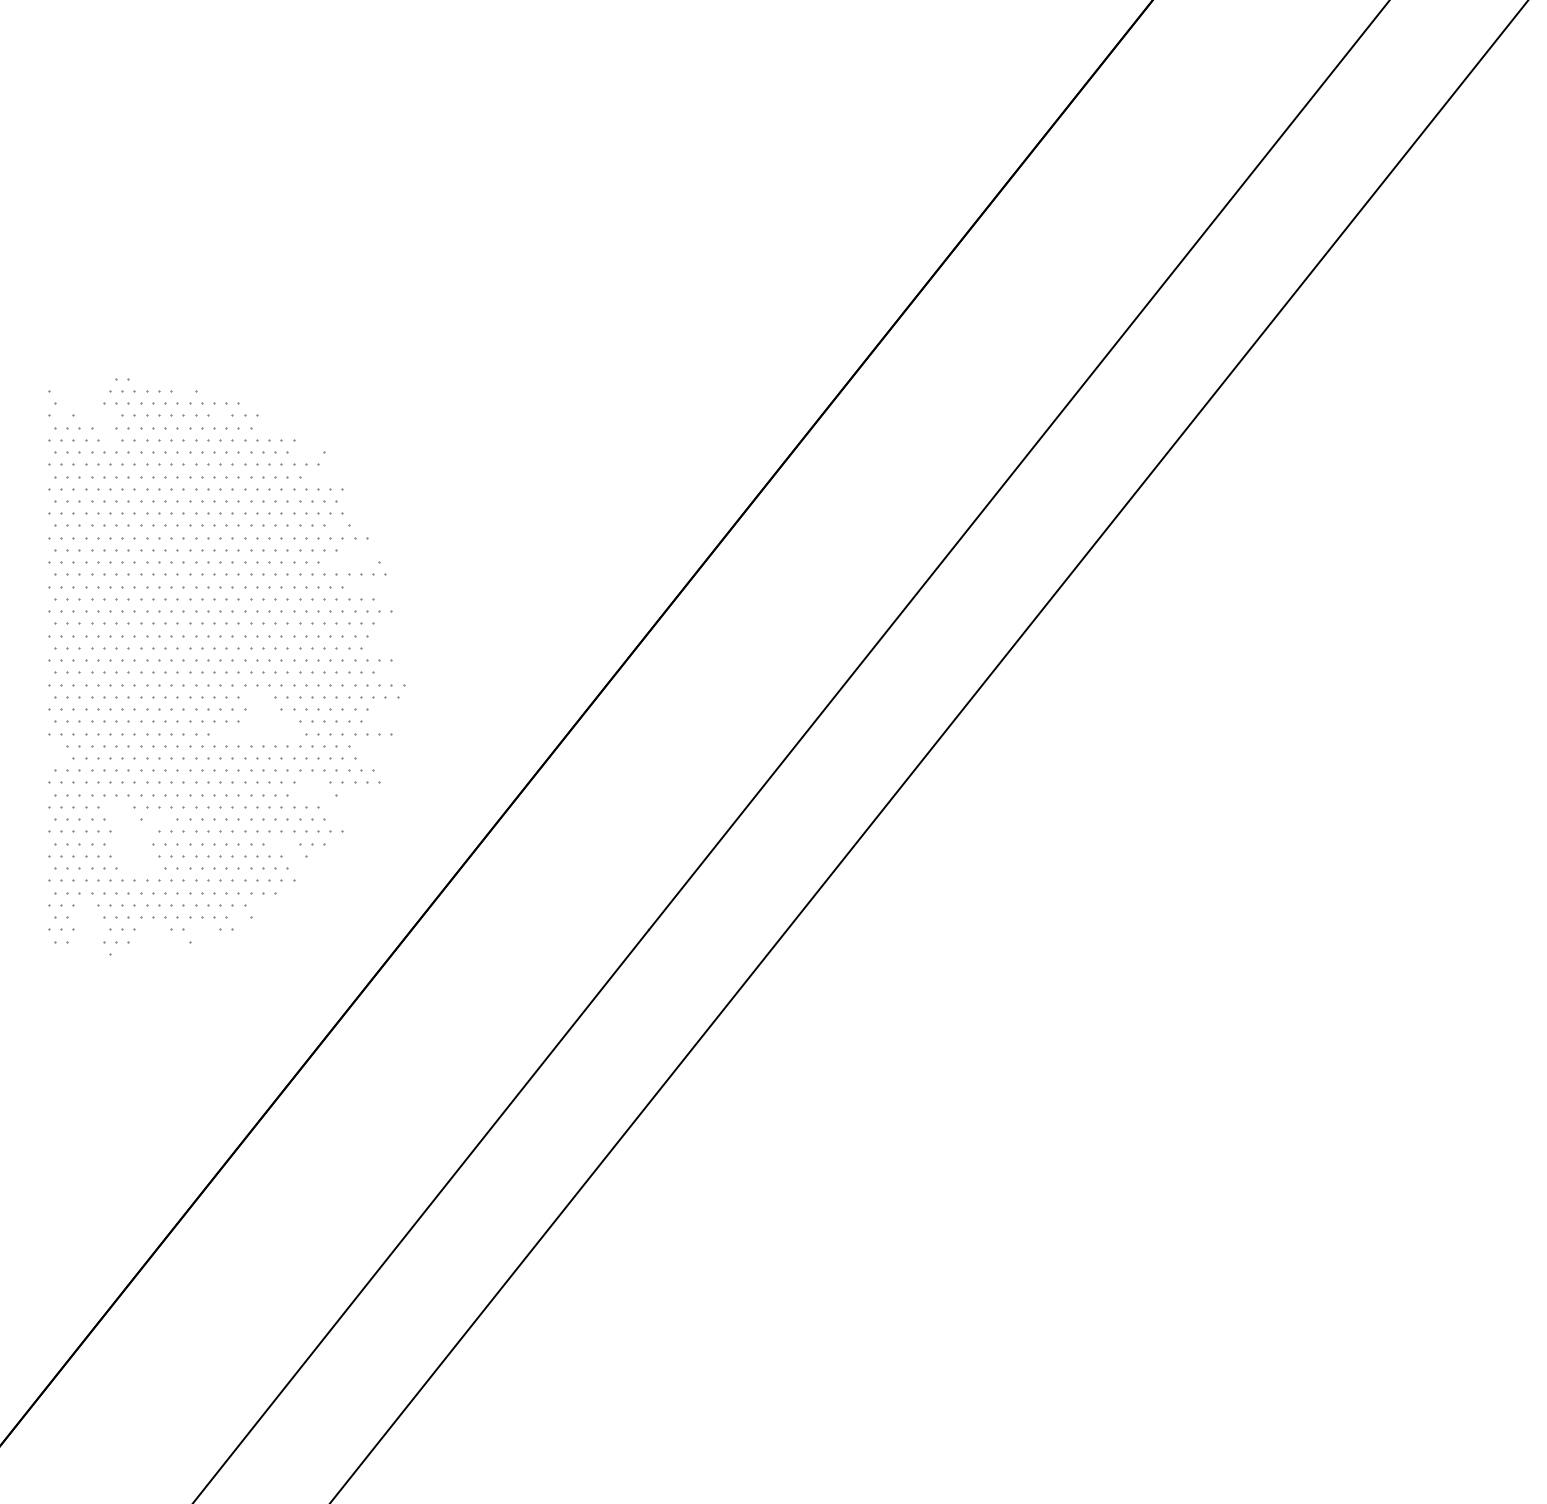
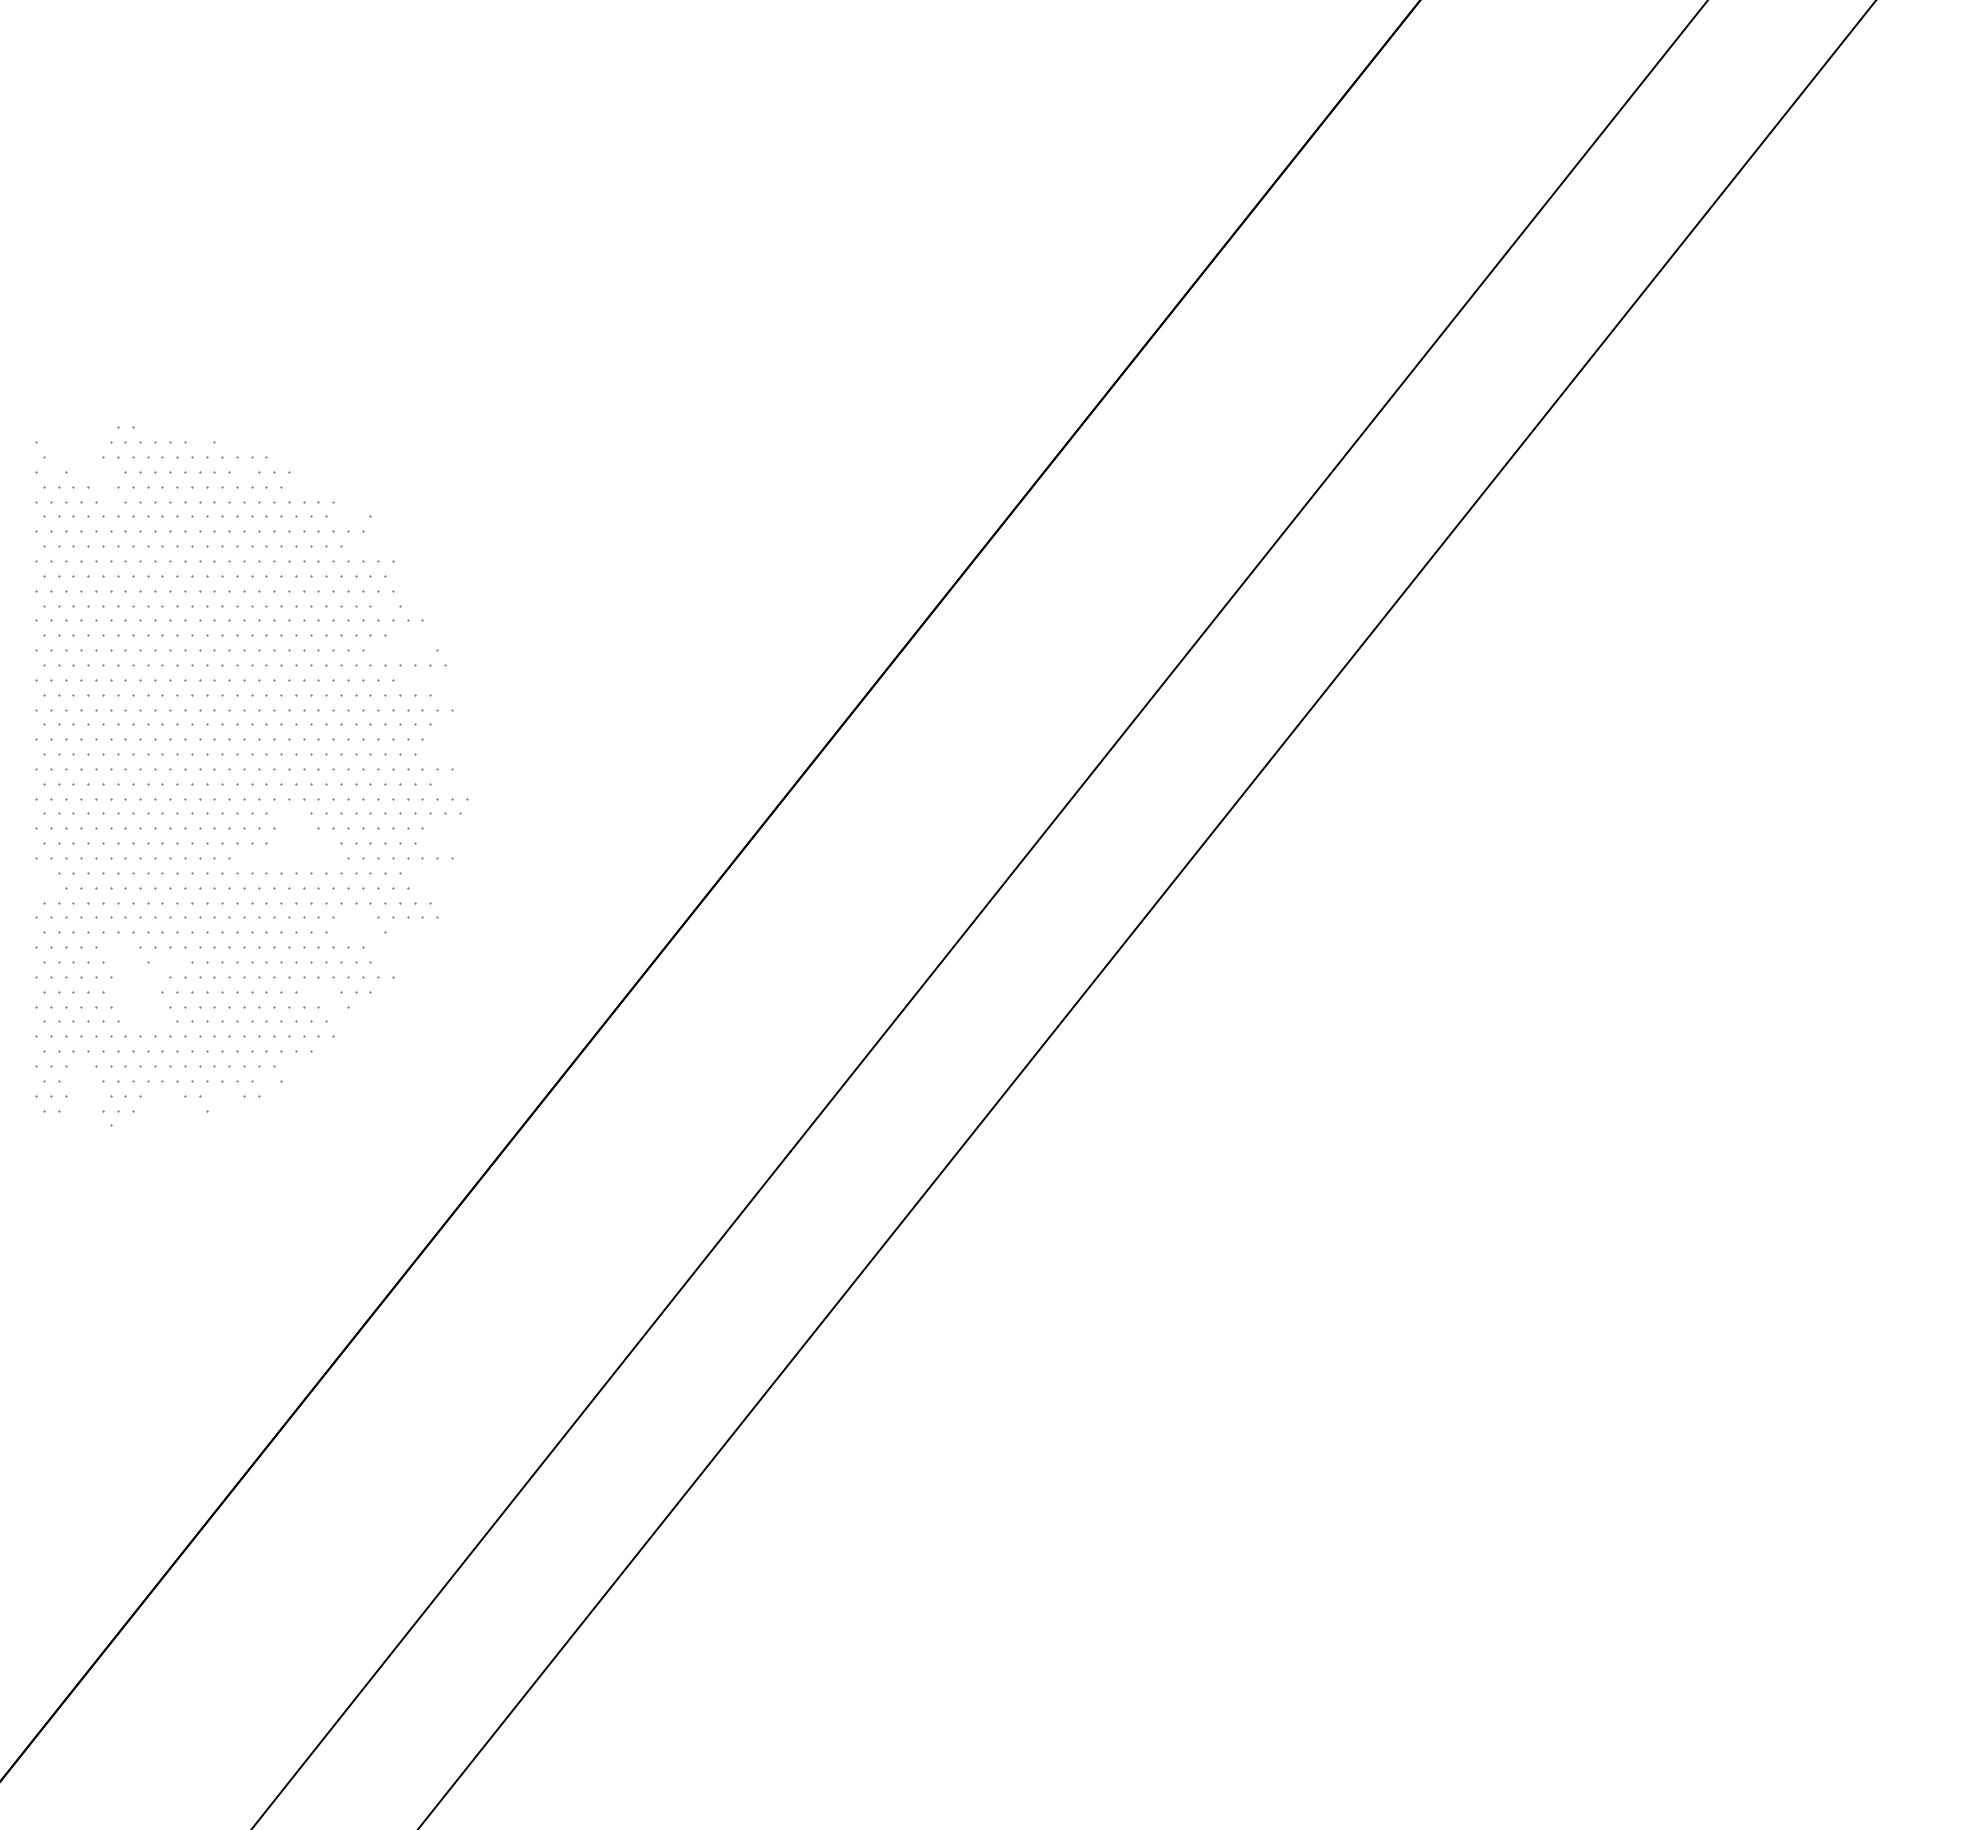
part: (226, 672) -> (252, 783), moved

